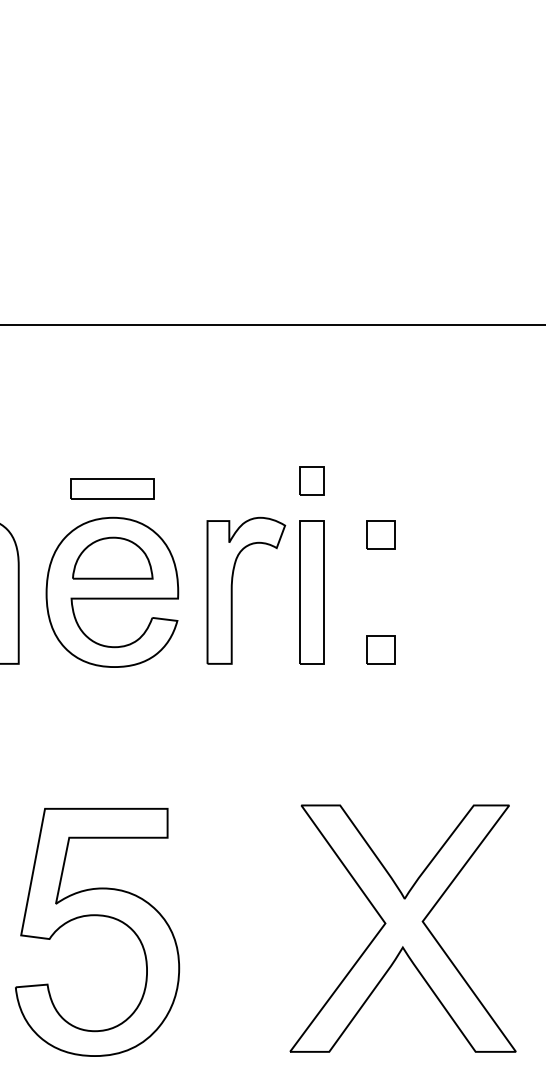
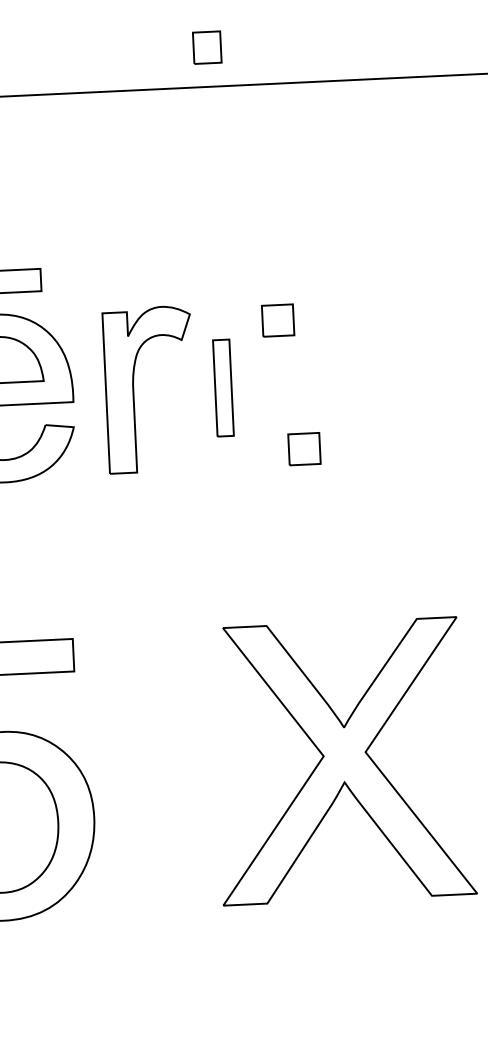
part: (311, 480) -> (207, 47), moved
part: (380, 534) -> (277, 320), moved
part: (311, 592) -> (223, 388), size x0.6

